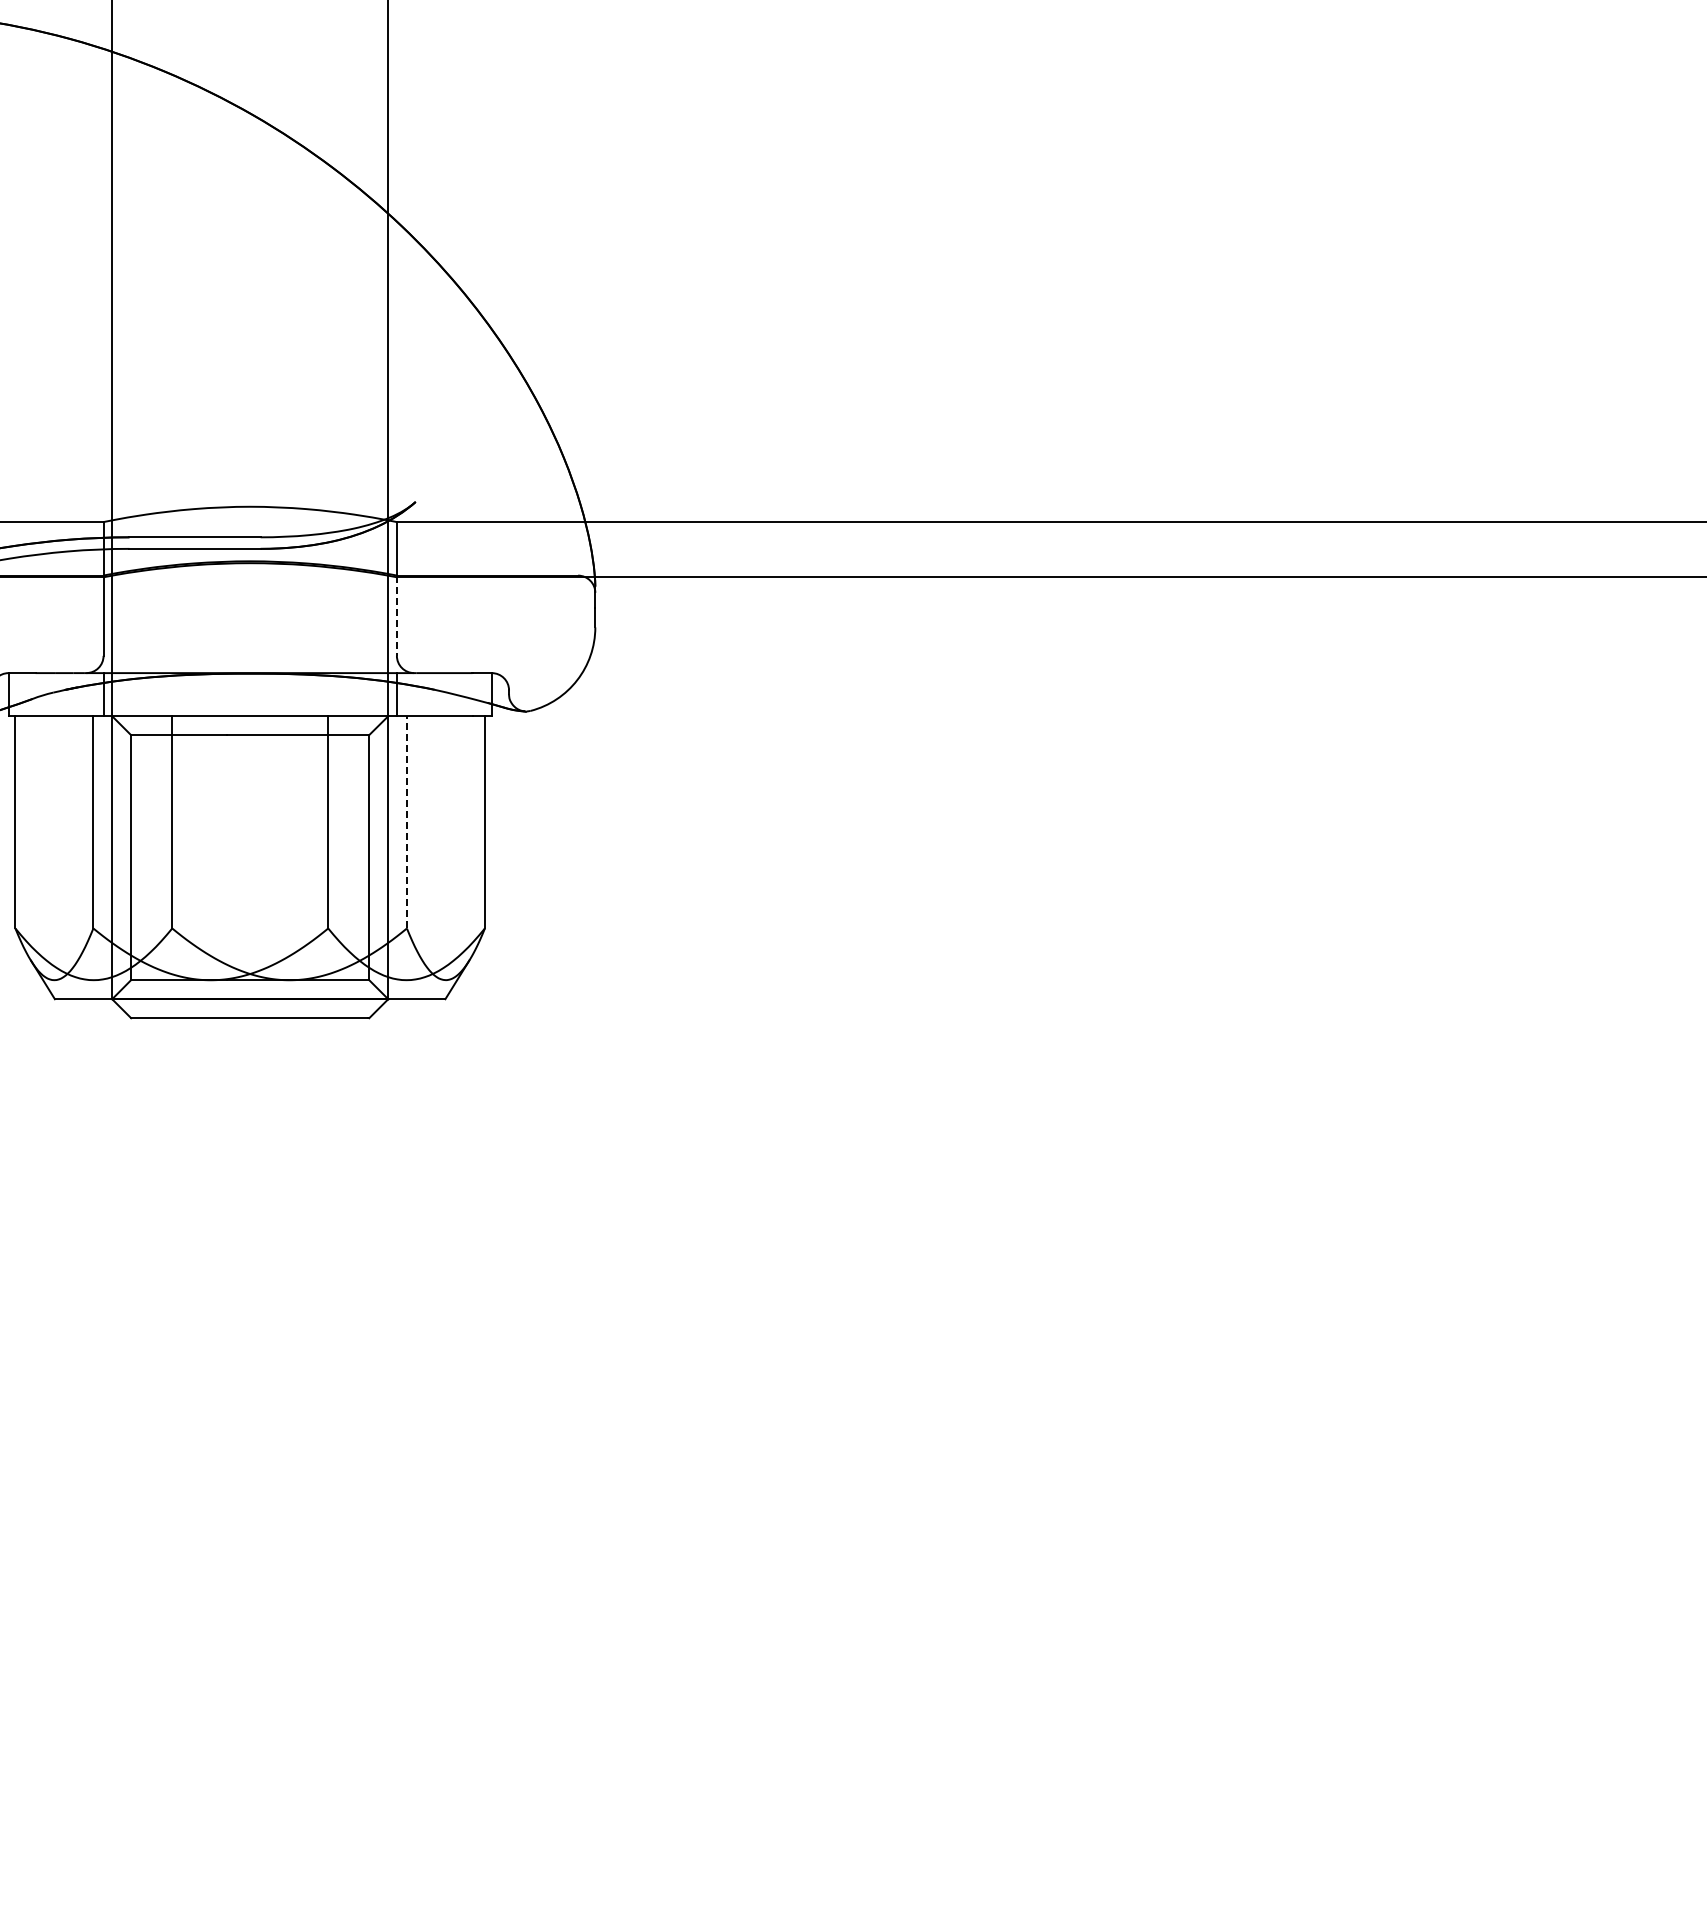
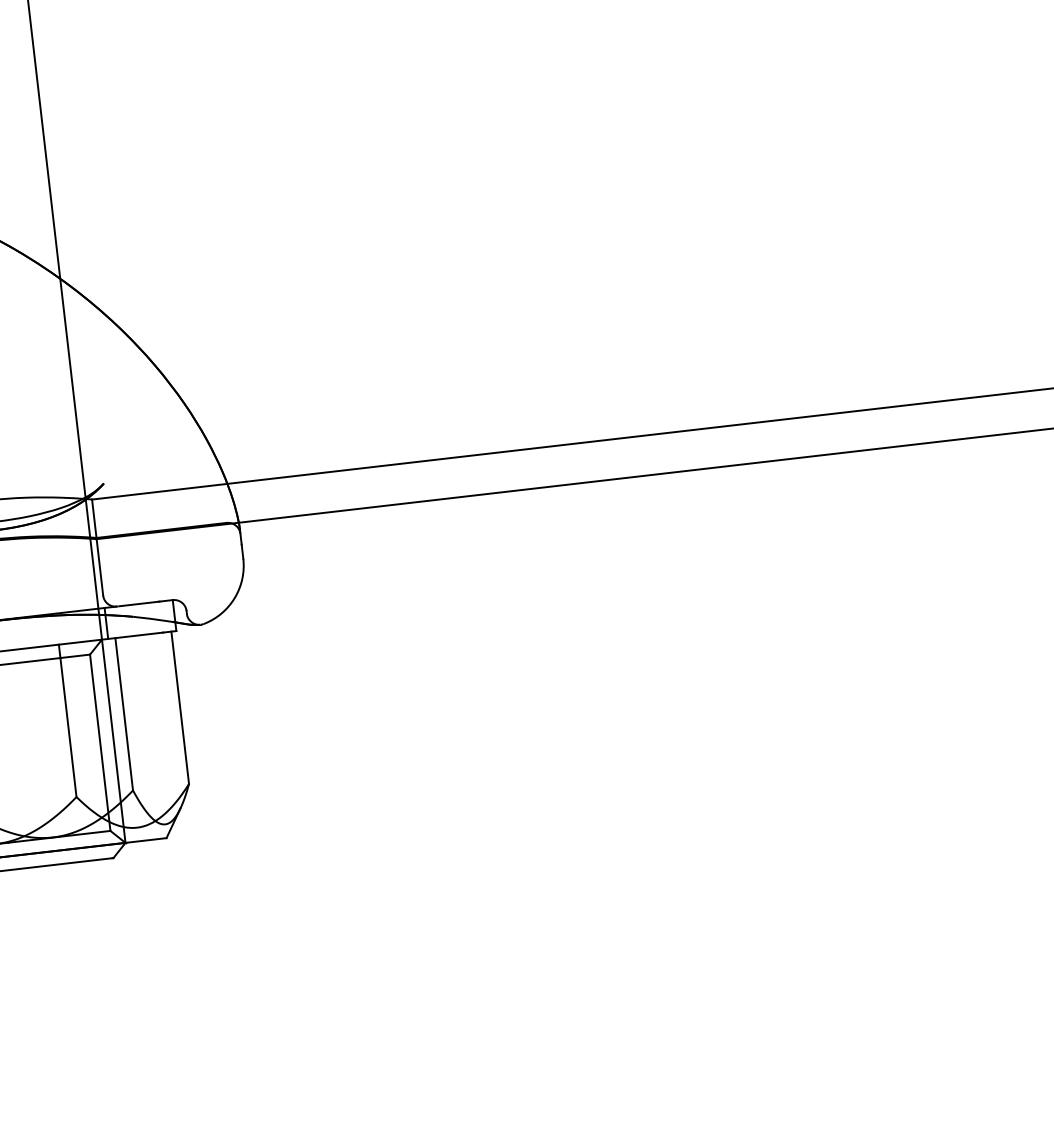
line: (396, 616) -> (99, 567), dashed -> solid
line: (406, 821) -> (123, 713), dashed -> solid

